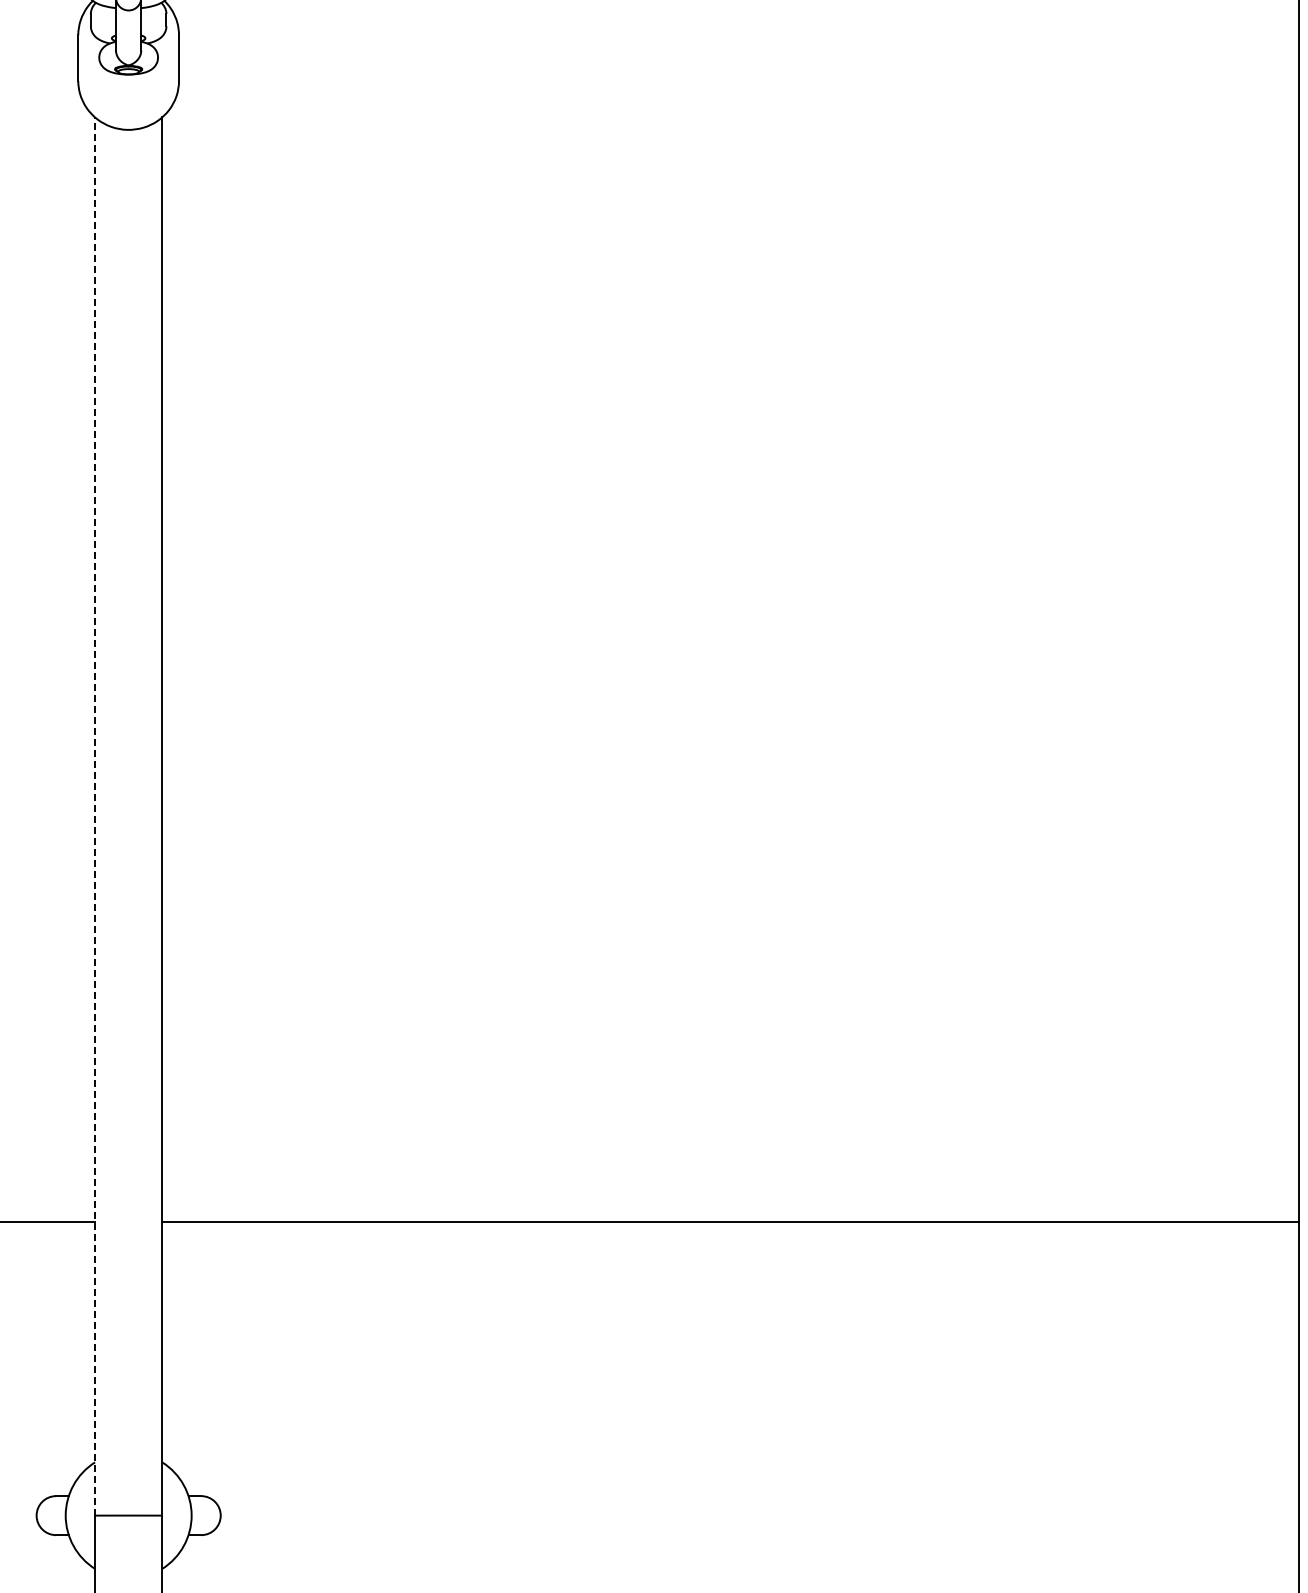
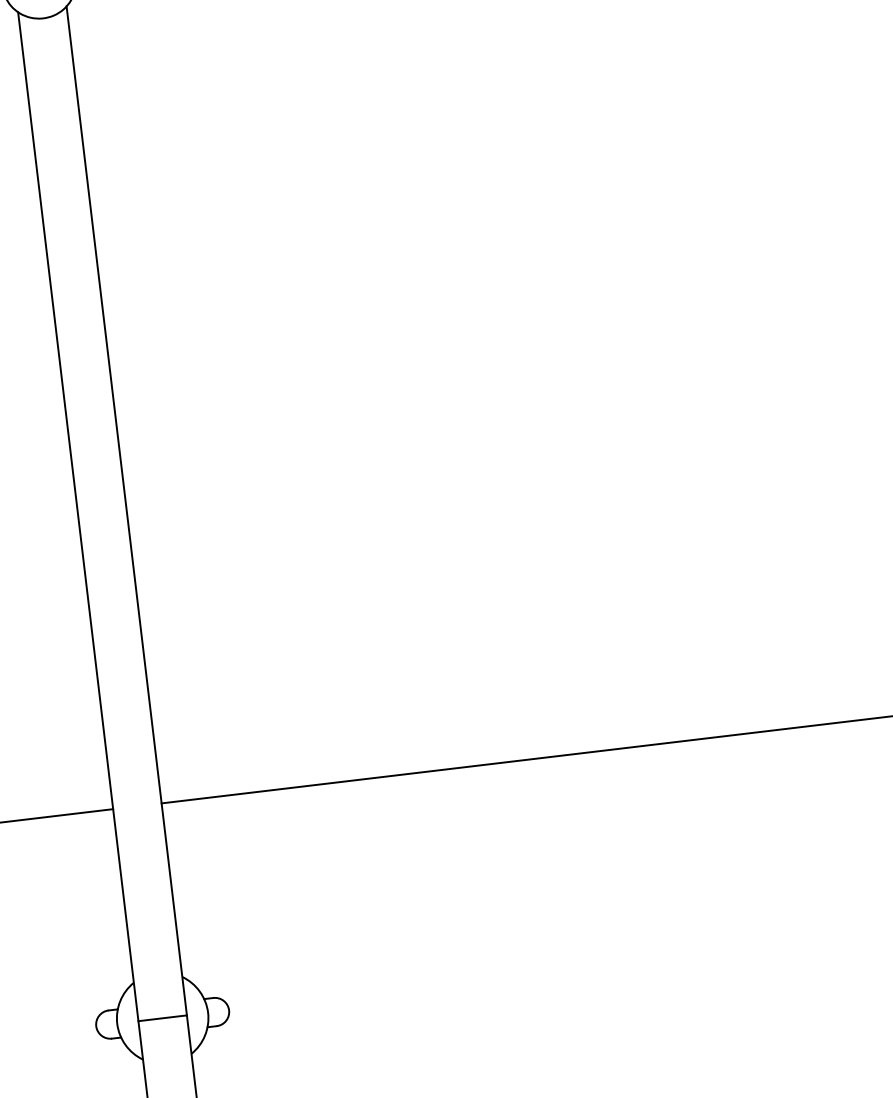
line: (95, 816) -> (78, 516), dashed -> solid

